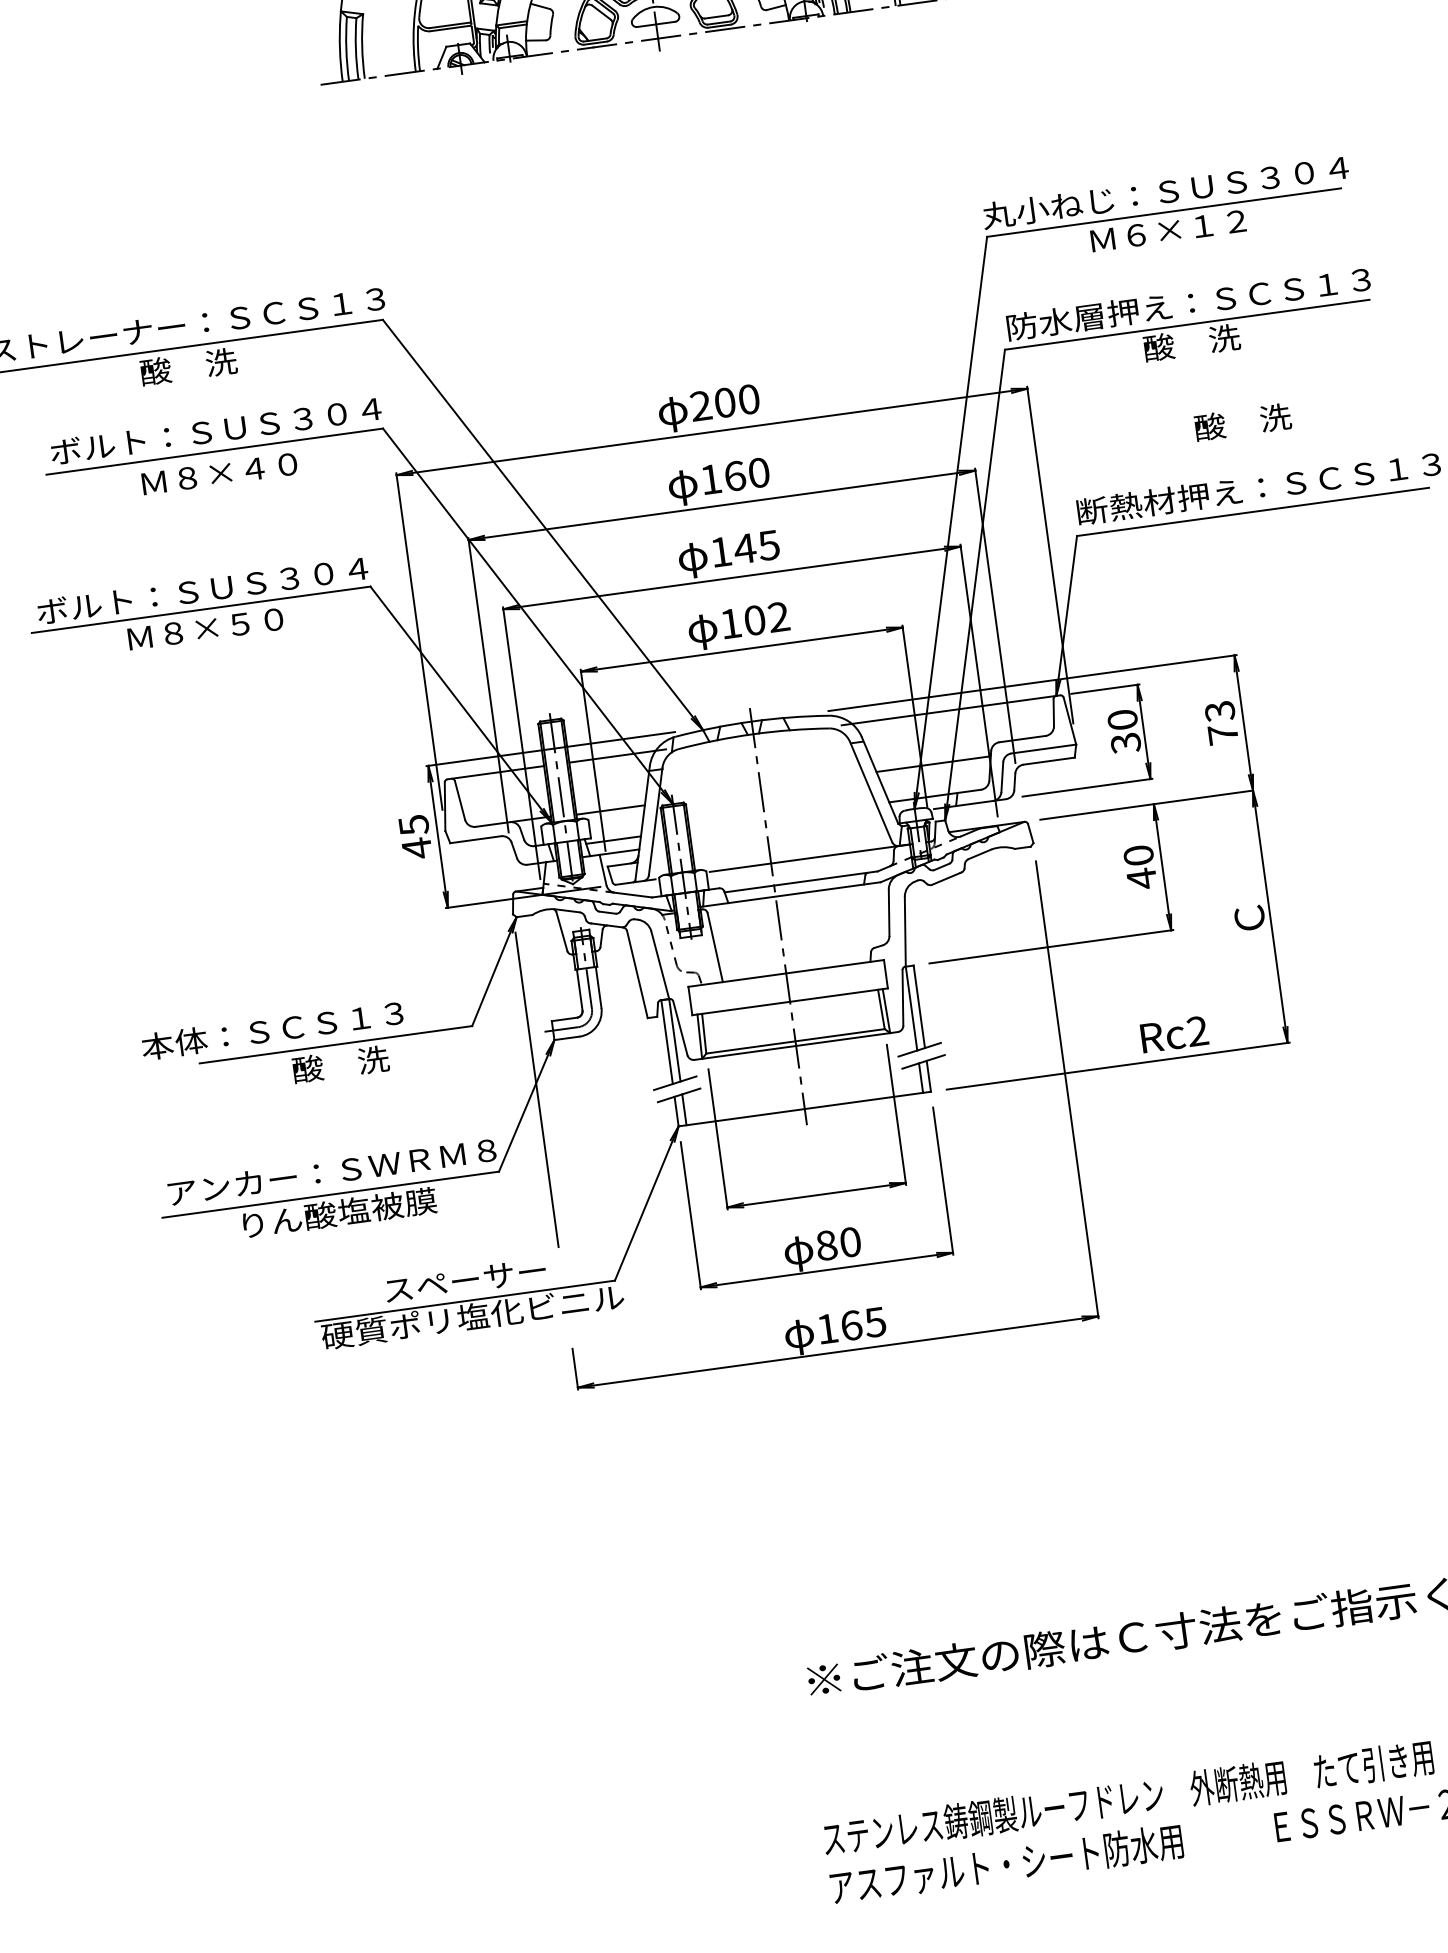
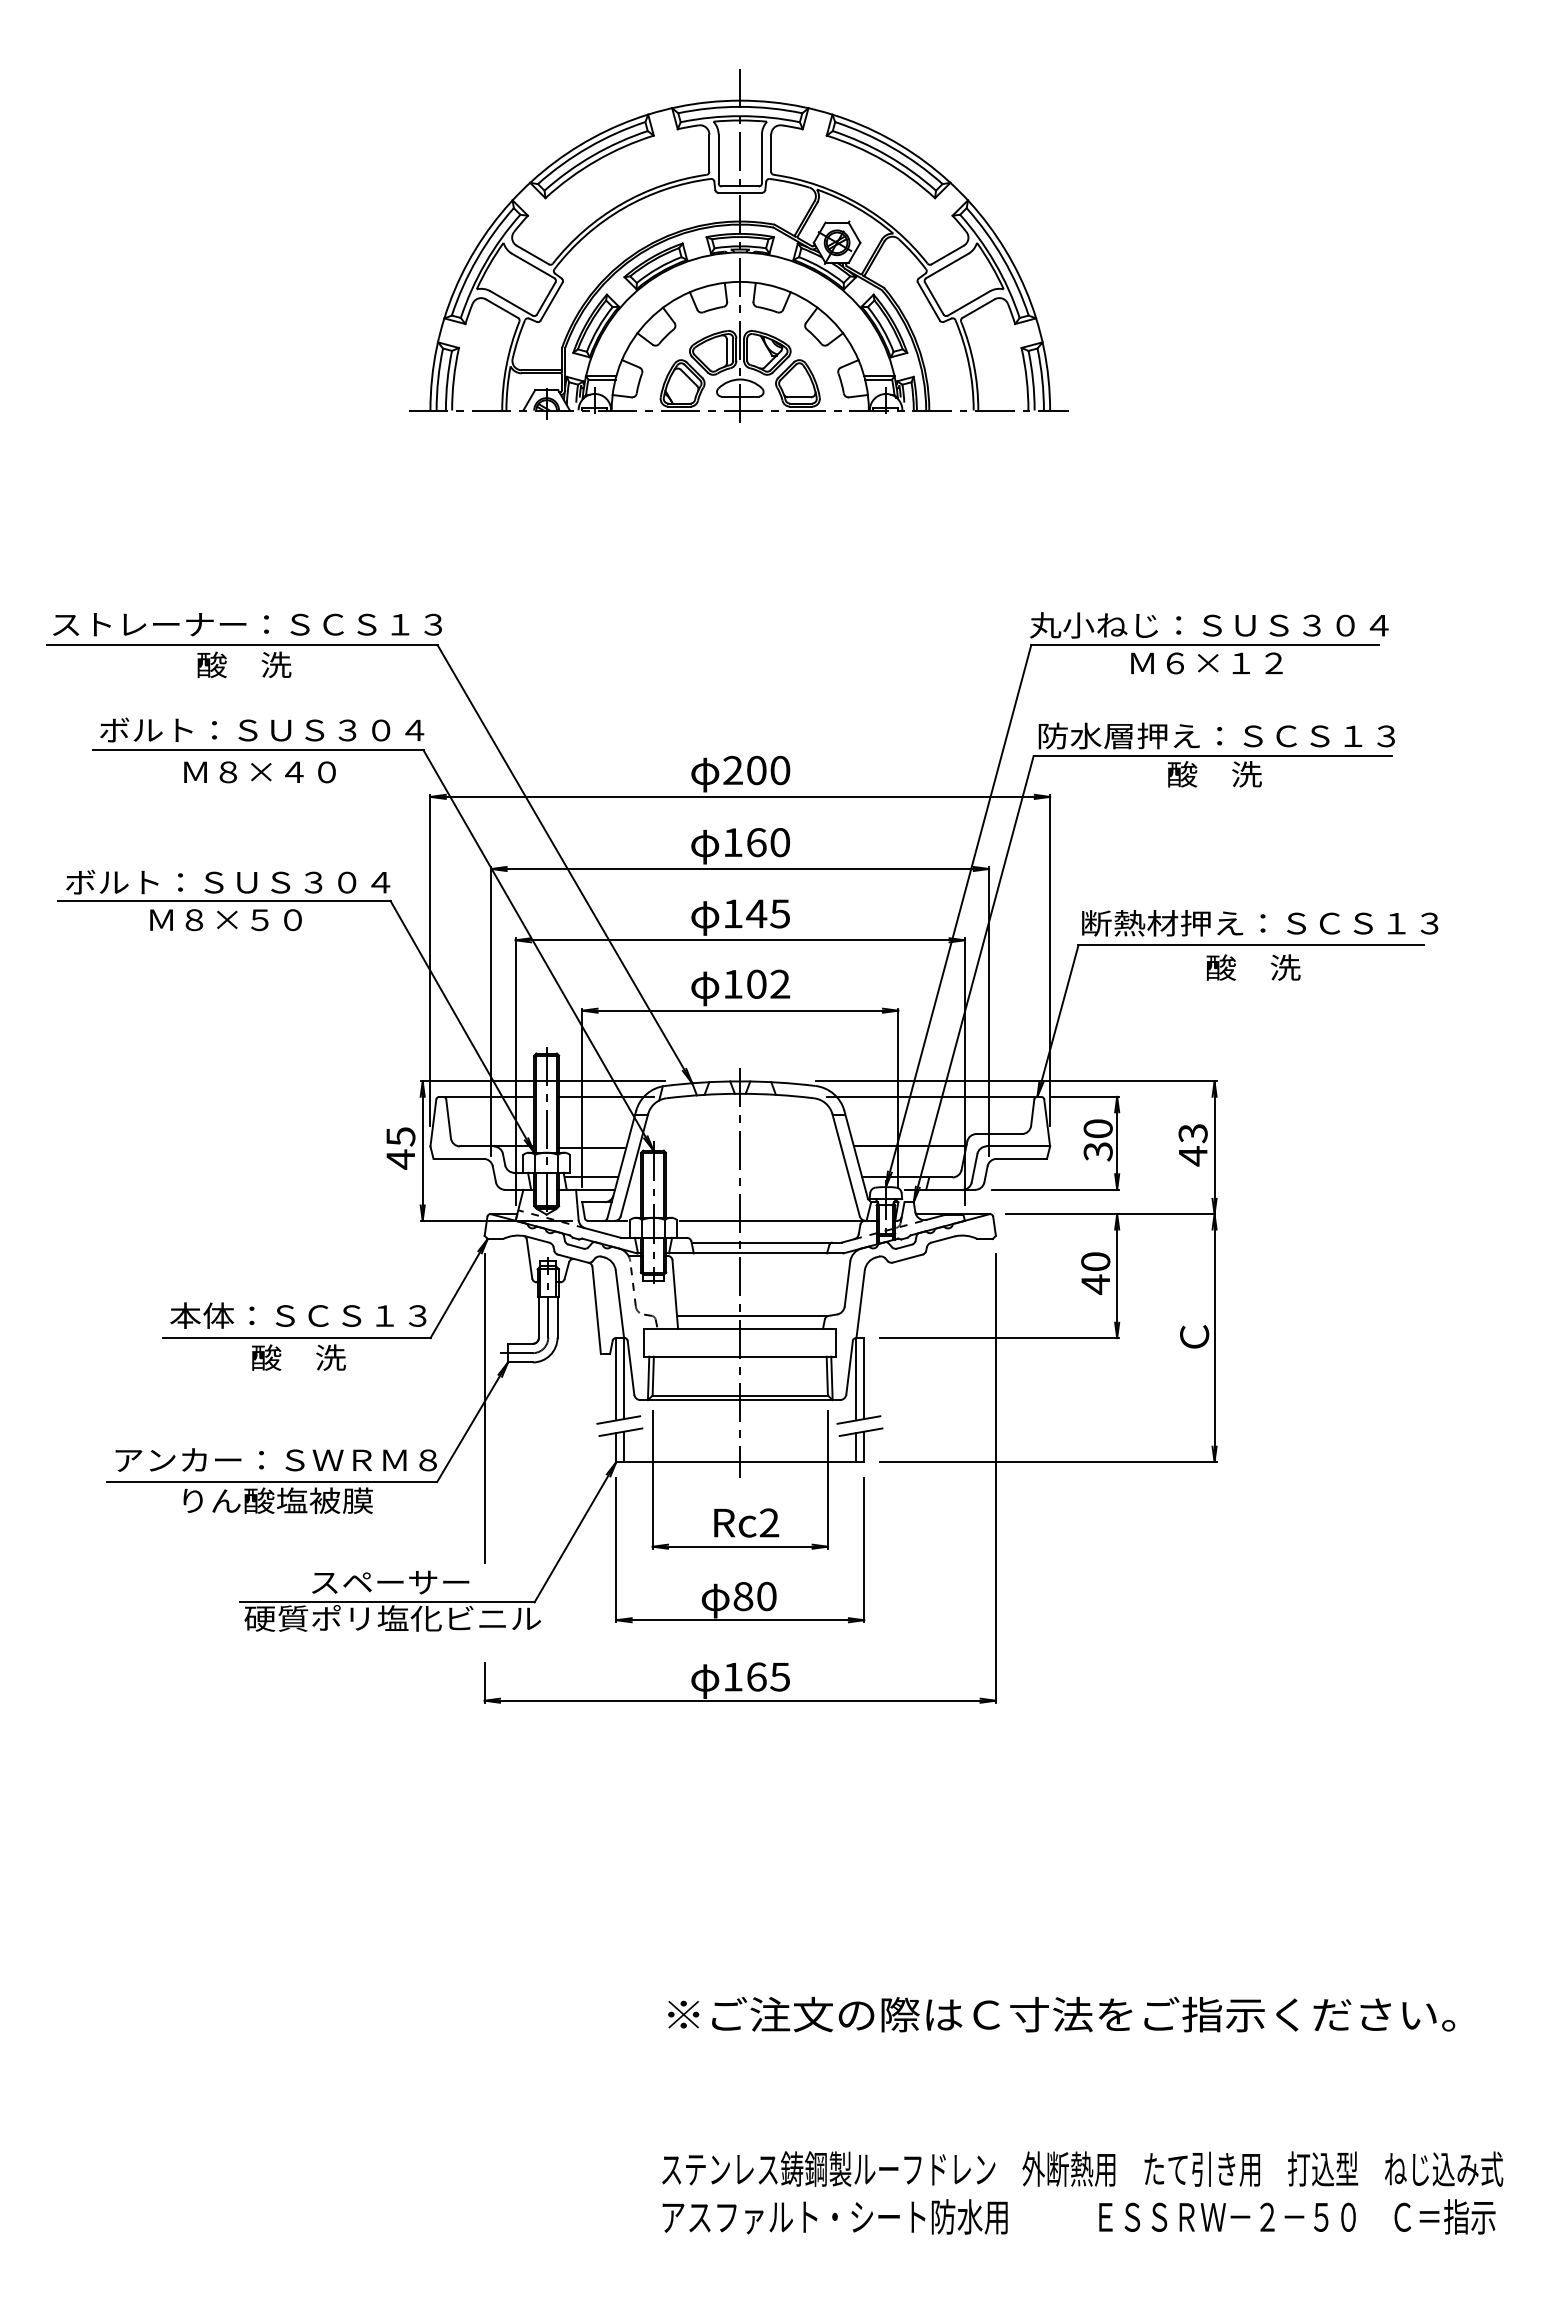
text: (1242, 422) -> (1253, 967), moved
text: (1223, 734) -> (1193, 1156), 73 -> 43
line: (795, 959) -> (751, 1316), added
text: (272, 1029) -> (298, 1315), moved
text: (1174, 1034) -> (746, 1522), moved

